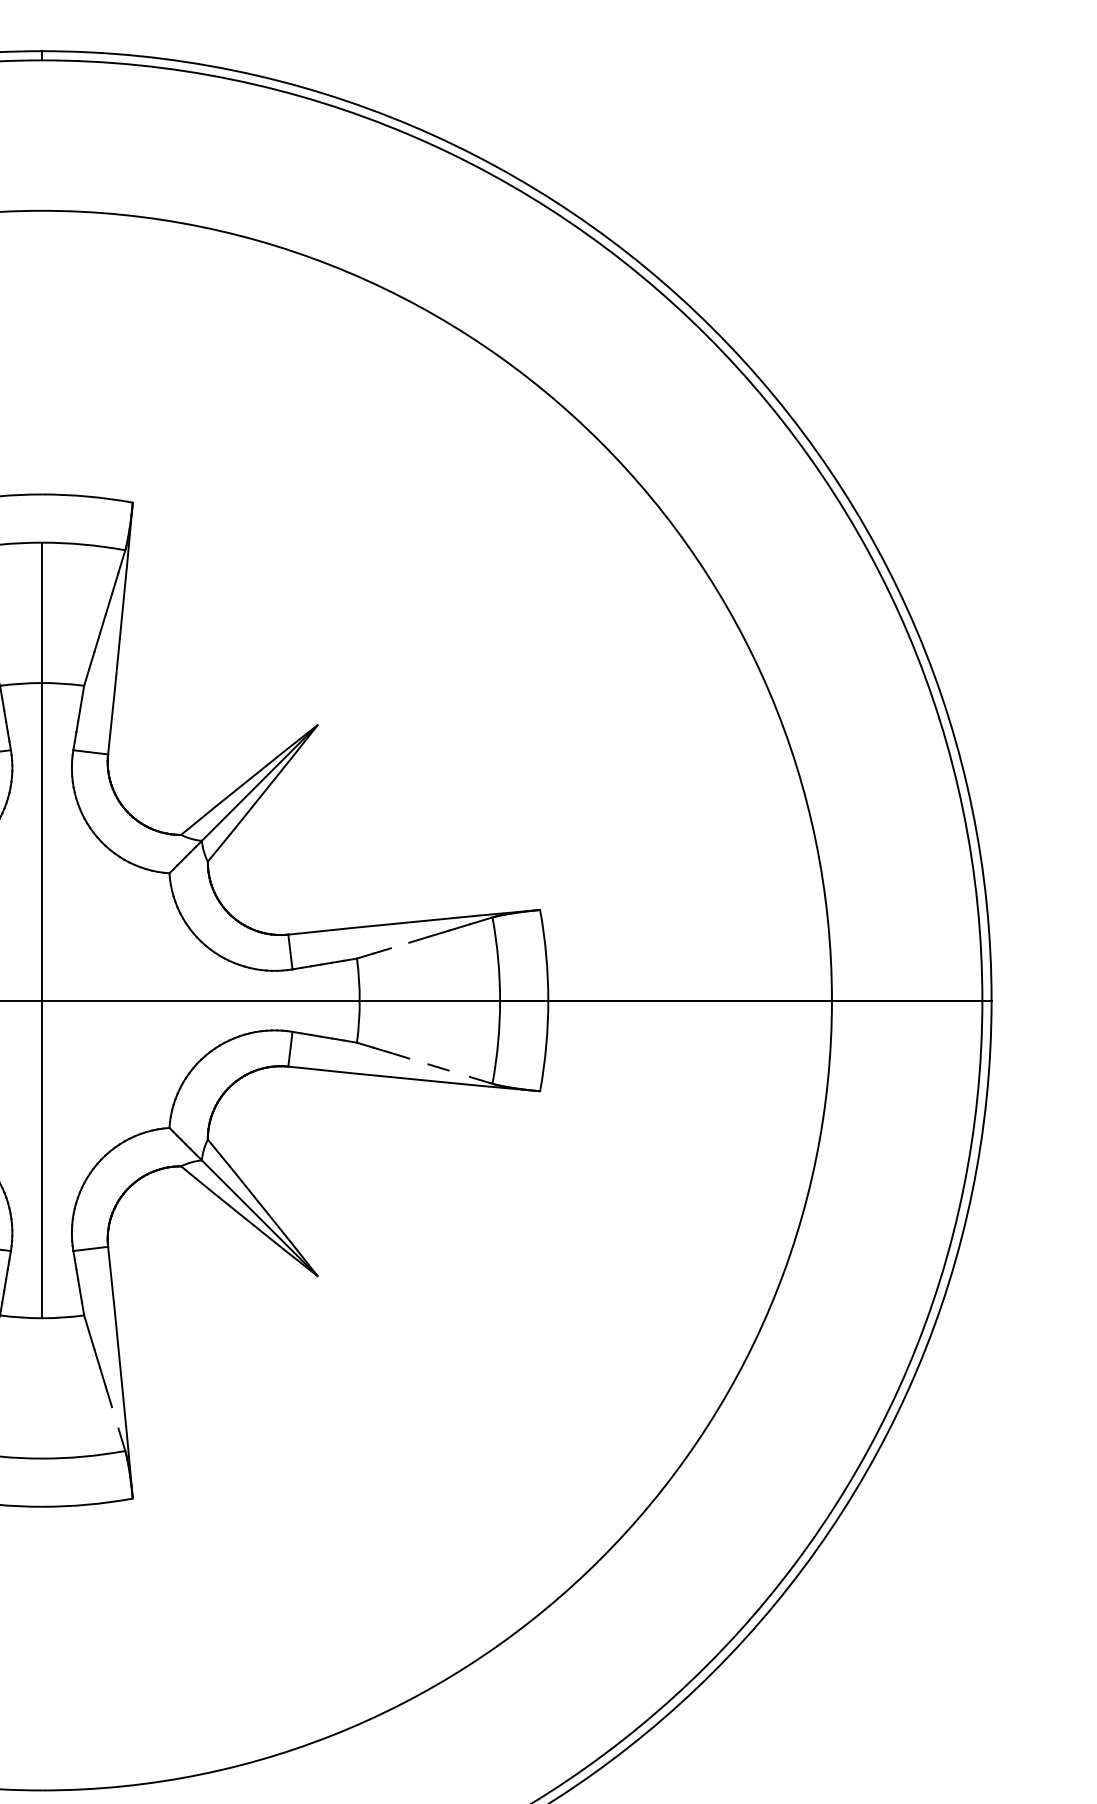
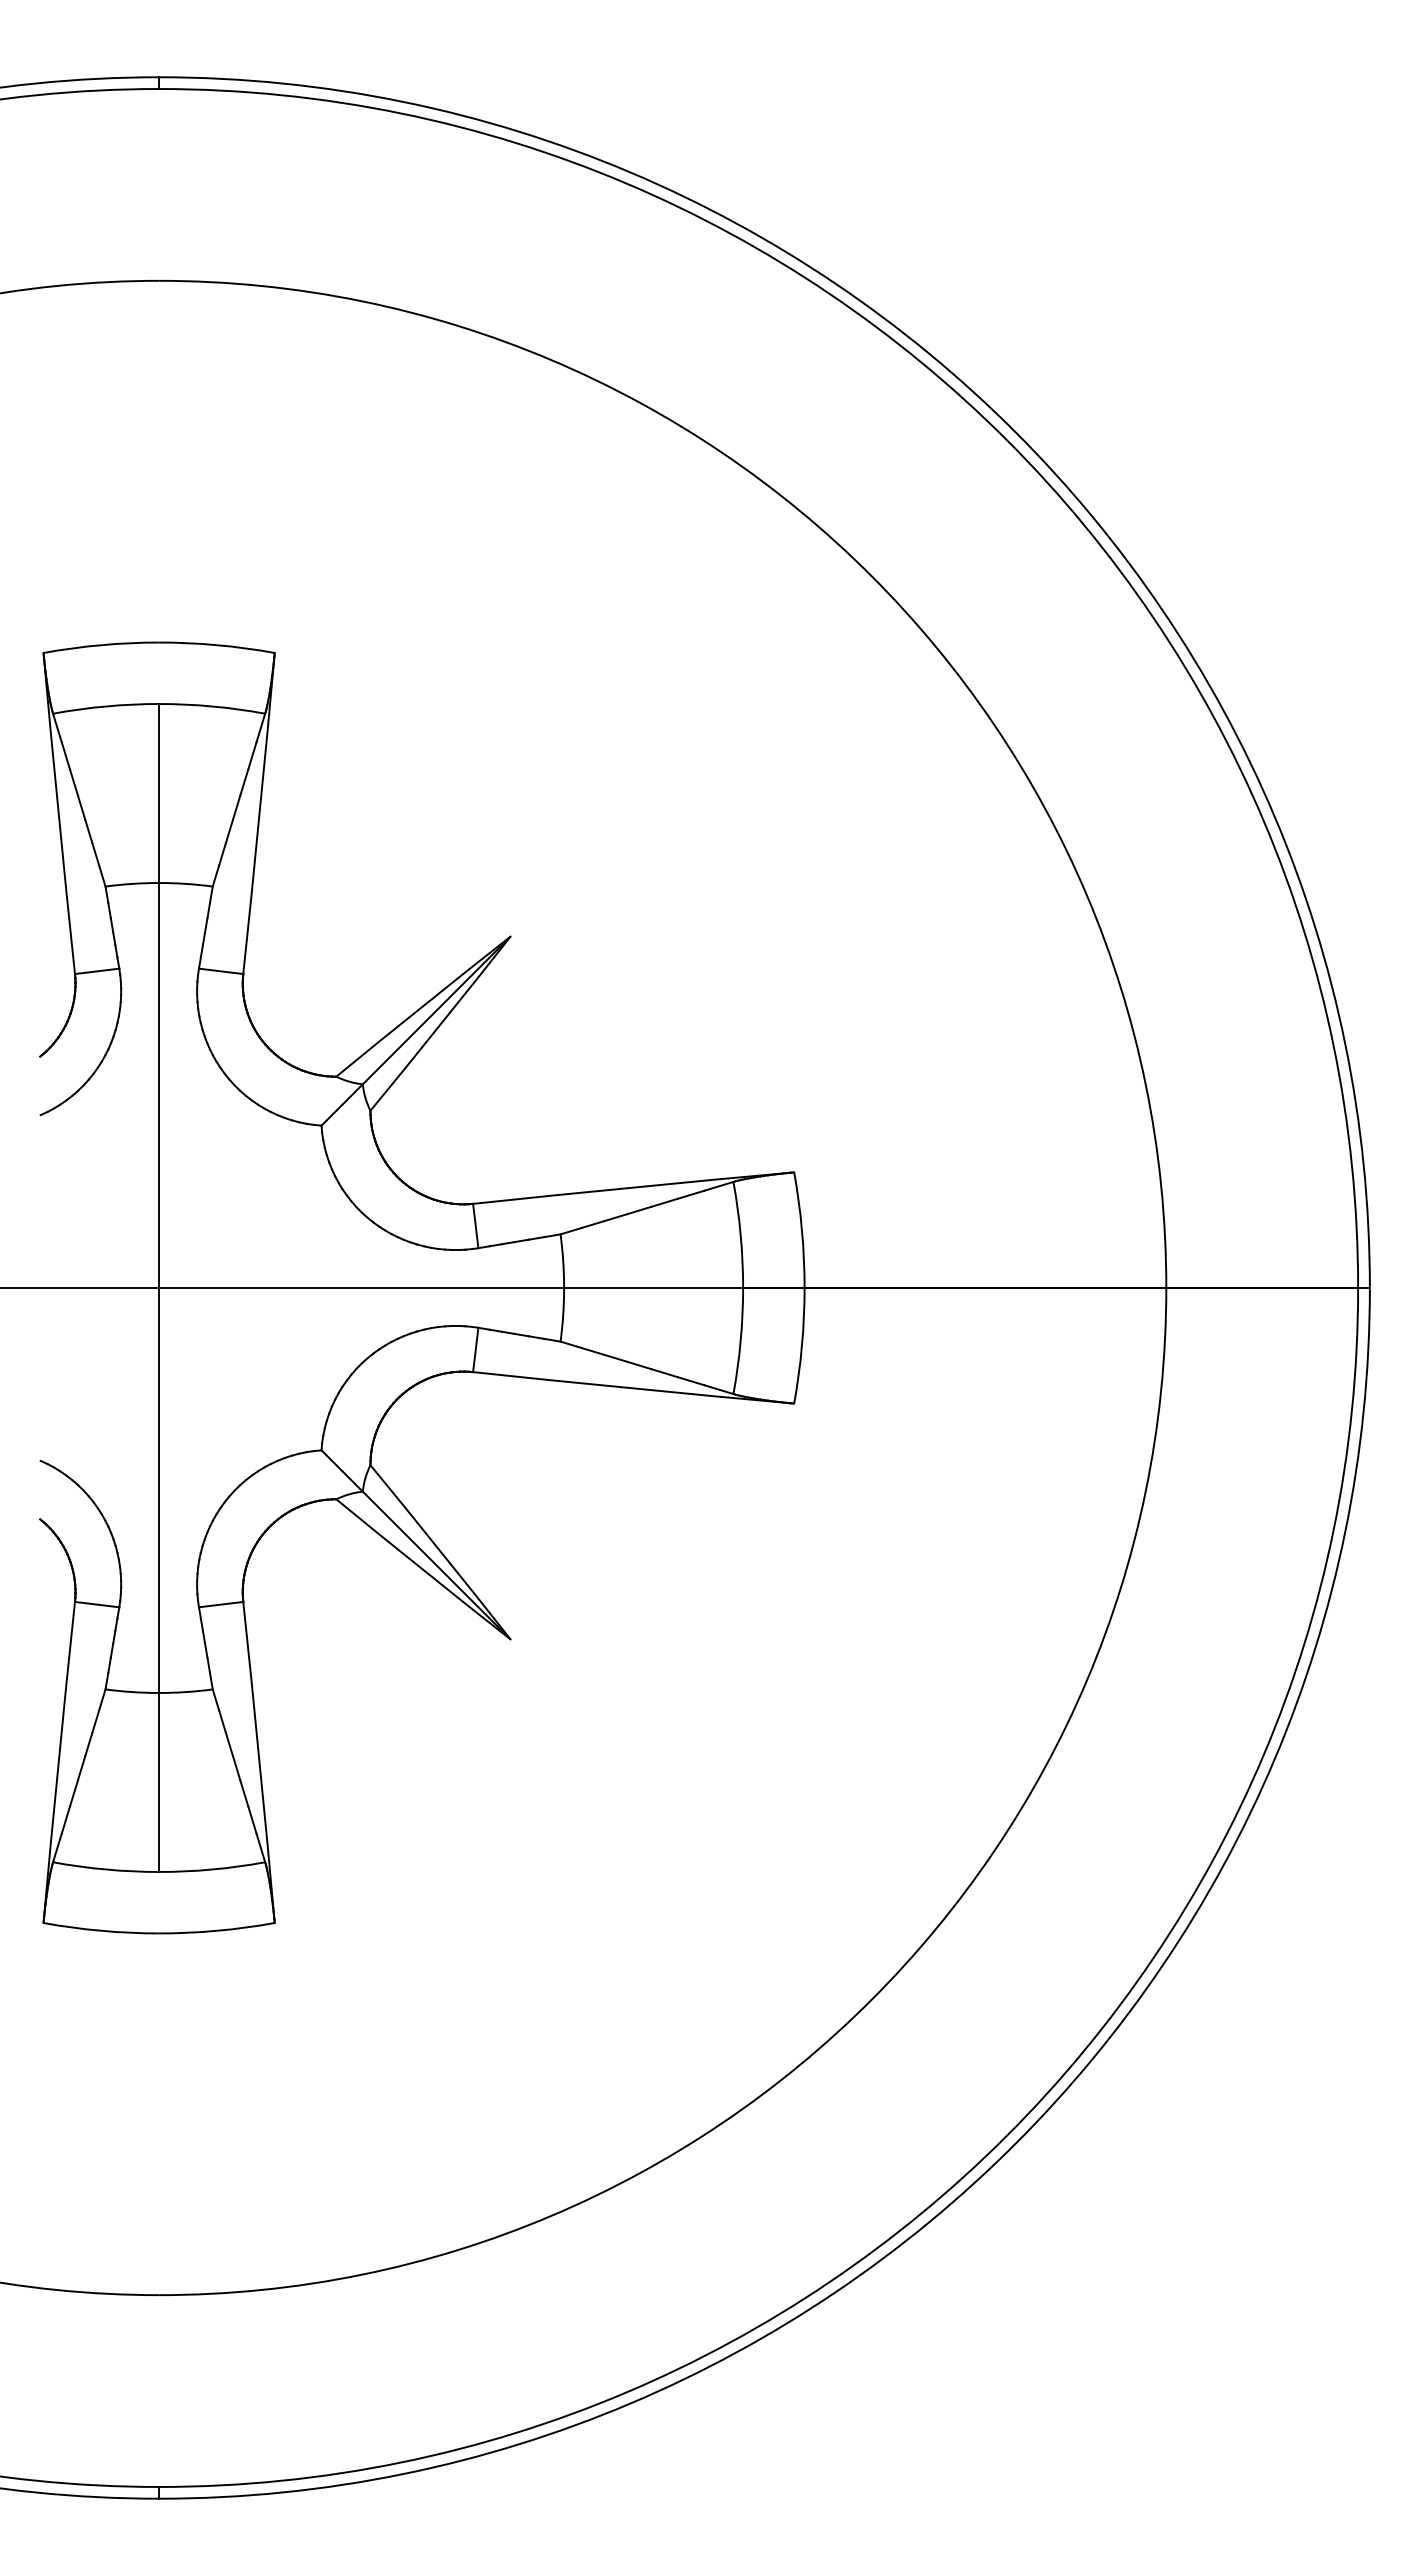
line: (400, 945) -> (615, 1217), added
line: (418, 1061) -> (639, 1365), added
line: (458, 1073) -> (690, 1381), added
line: (42, 1387) -> (159, 1781), added
line: (115, 1417) -> (252, 1819), added

